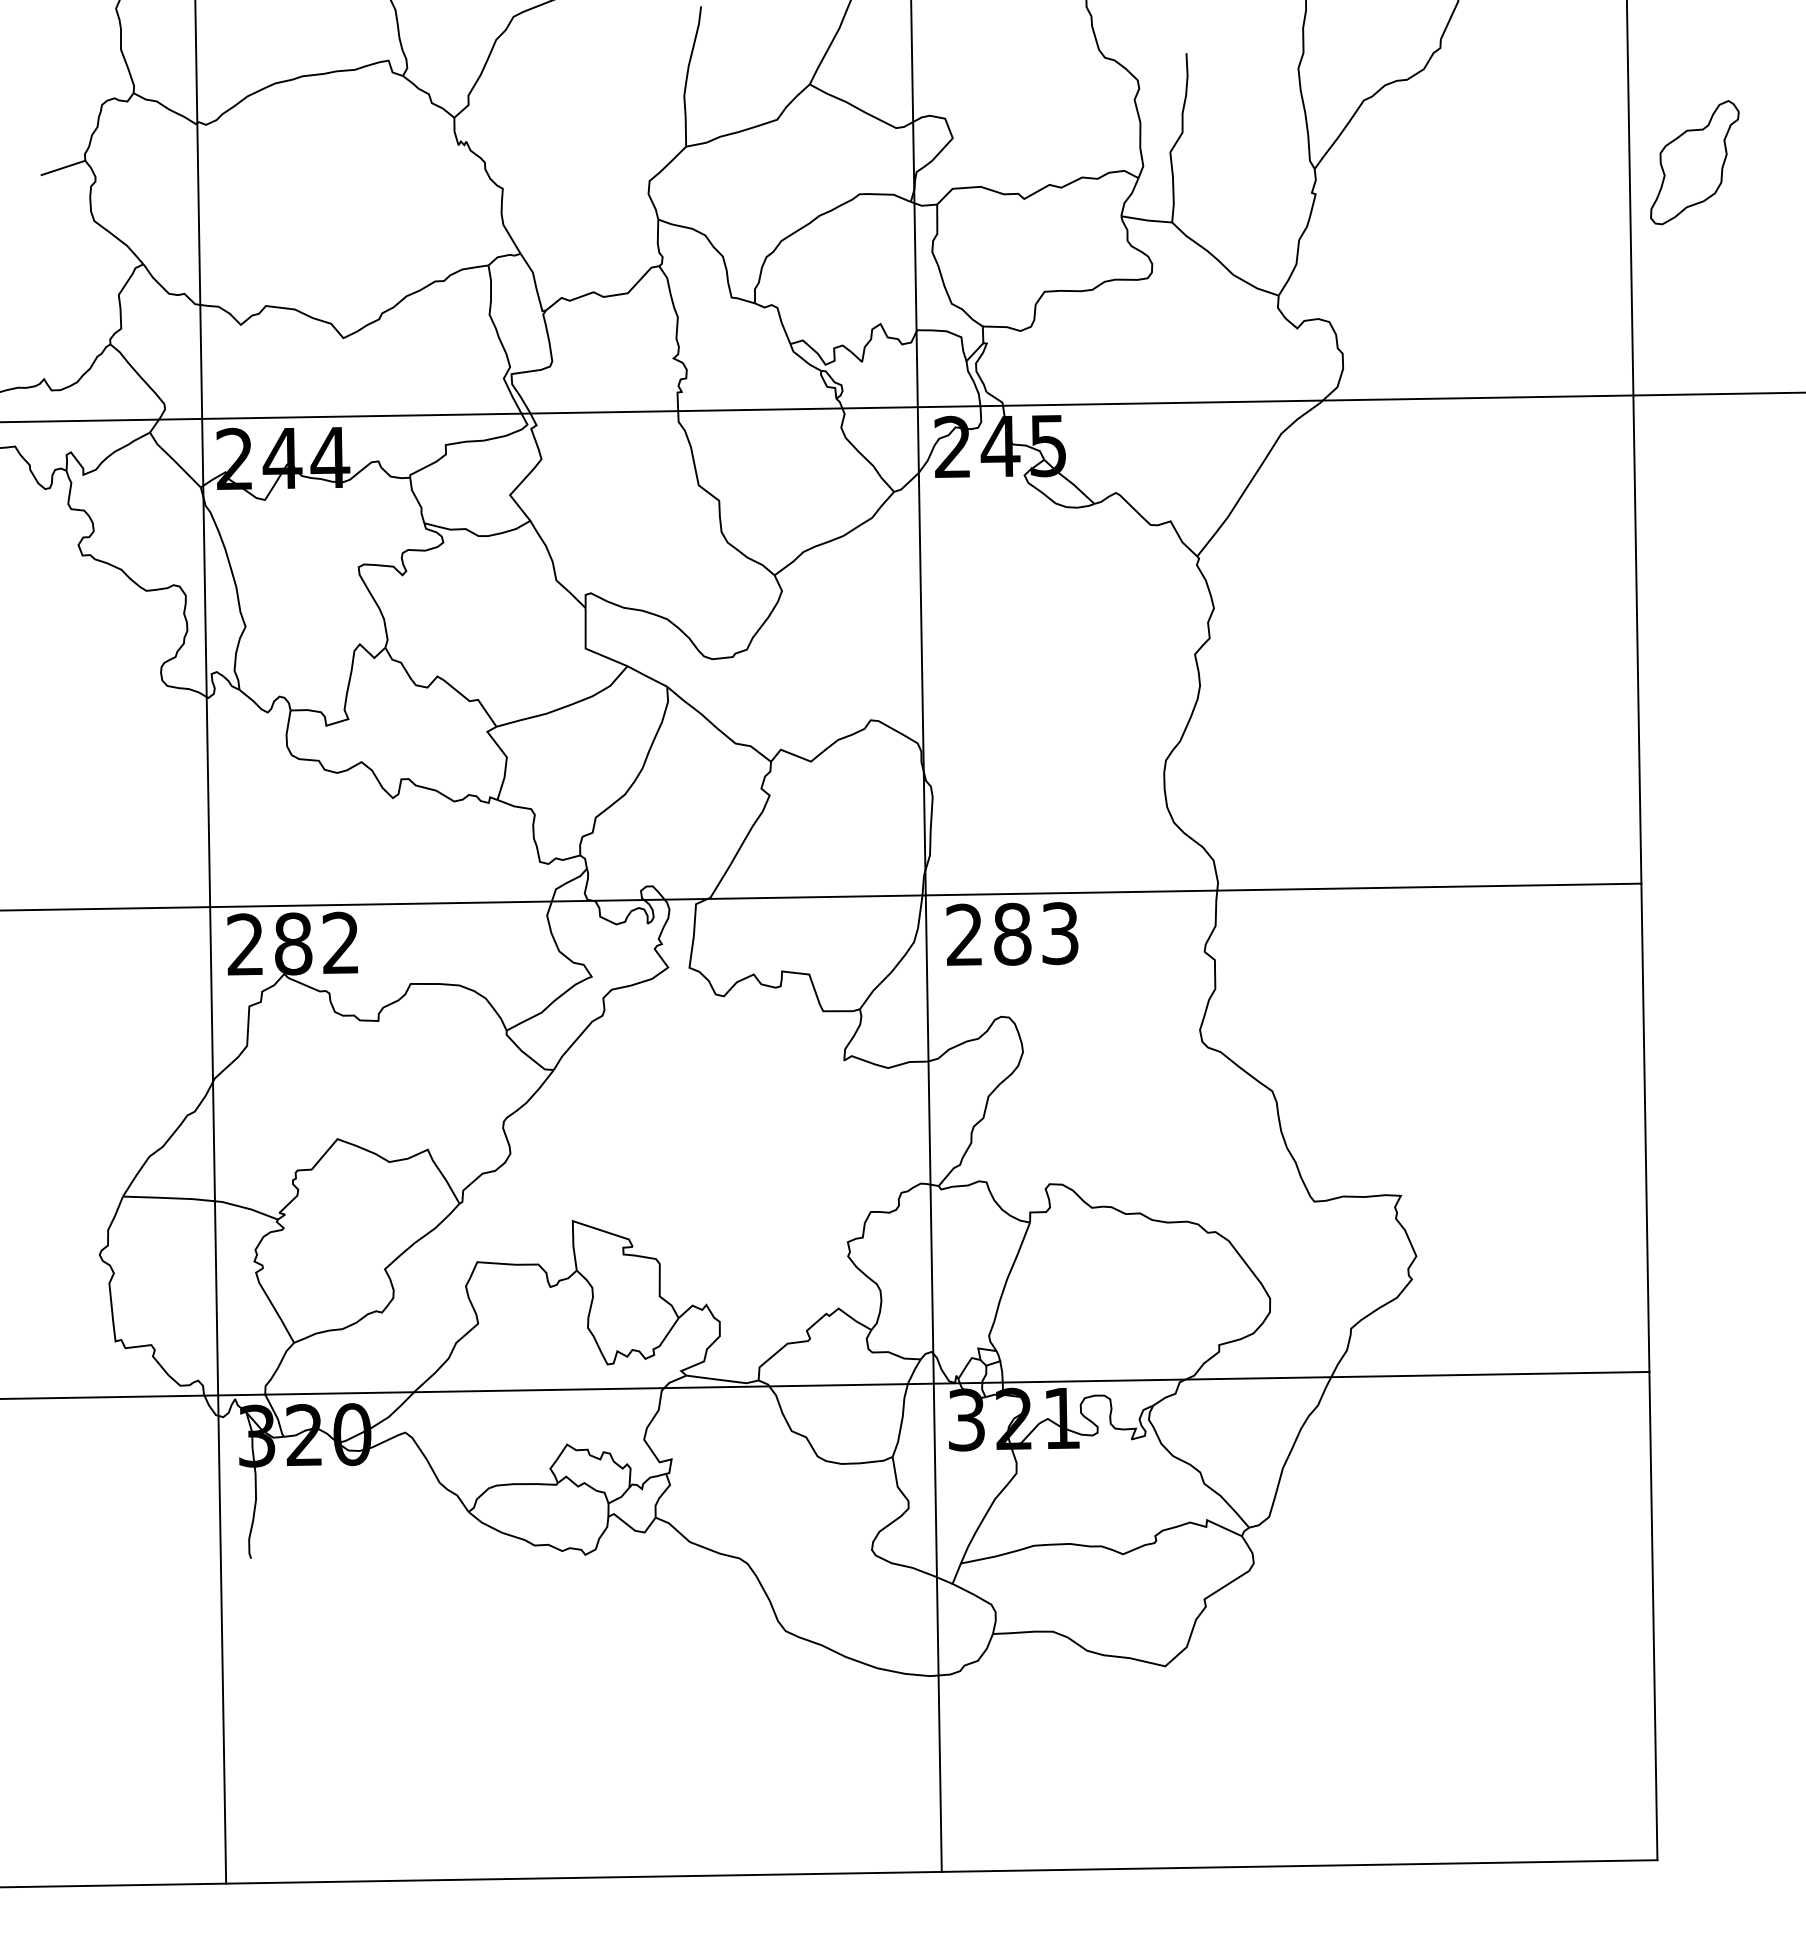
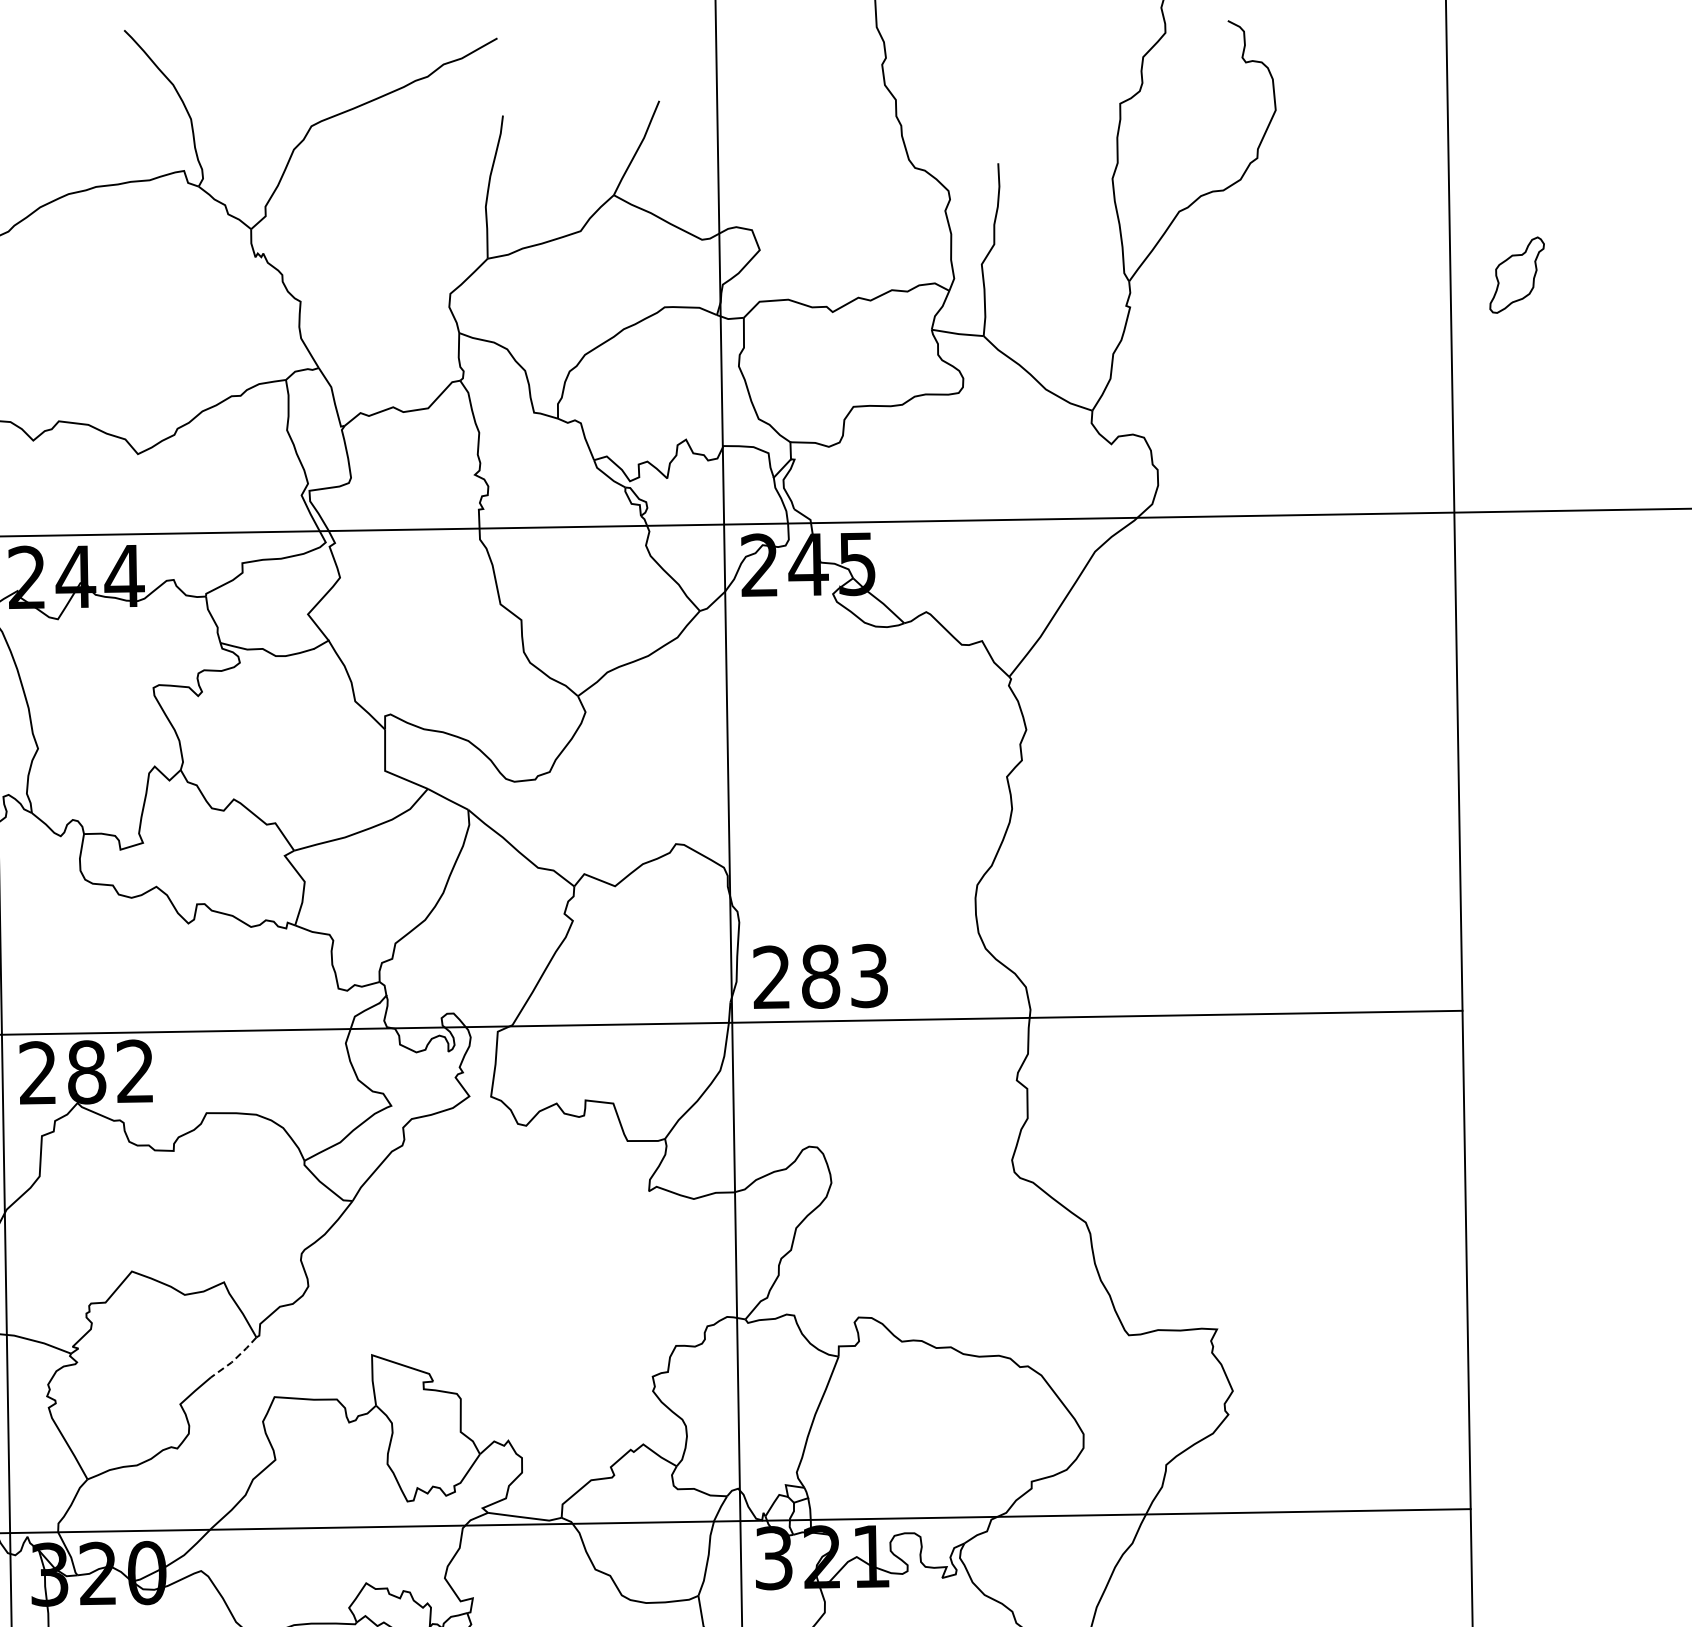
part: (1694, 162) -> (1516, 274), size x0.6
text: (1012, 933) -> (820, 975), moved
line: (438, 1224) -> (234, 1358), solid -> dashed

